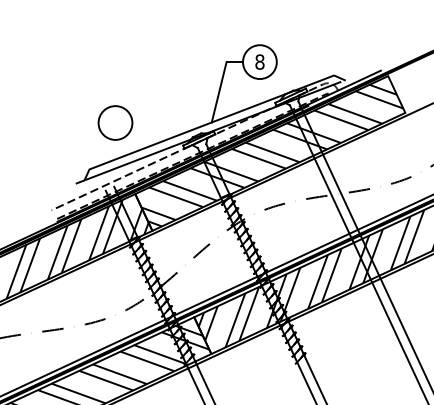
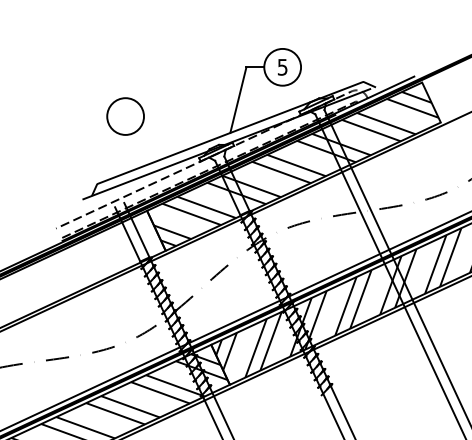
text: (259, 61) -> (282, 66), 8 -> 5
circle: (115, 122) -> (125, 116), moved
hatch: (77, 248) -> (84, 270), removed

